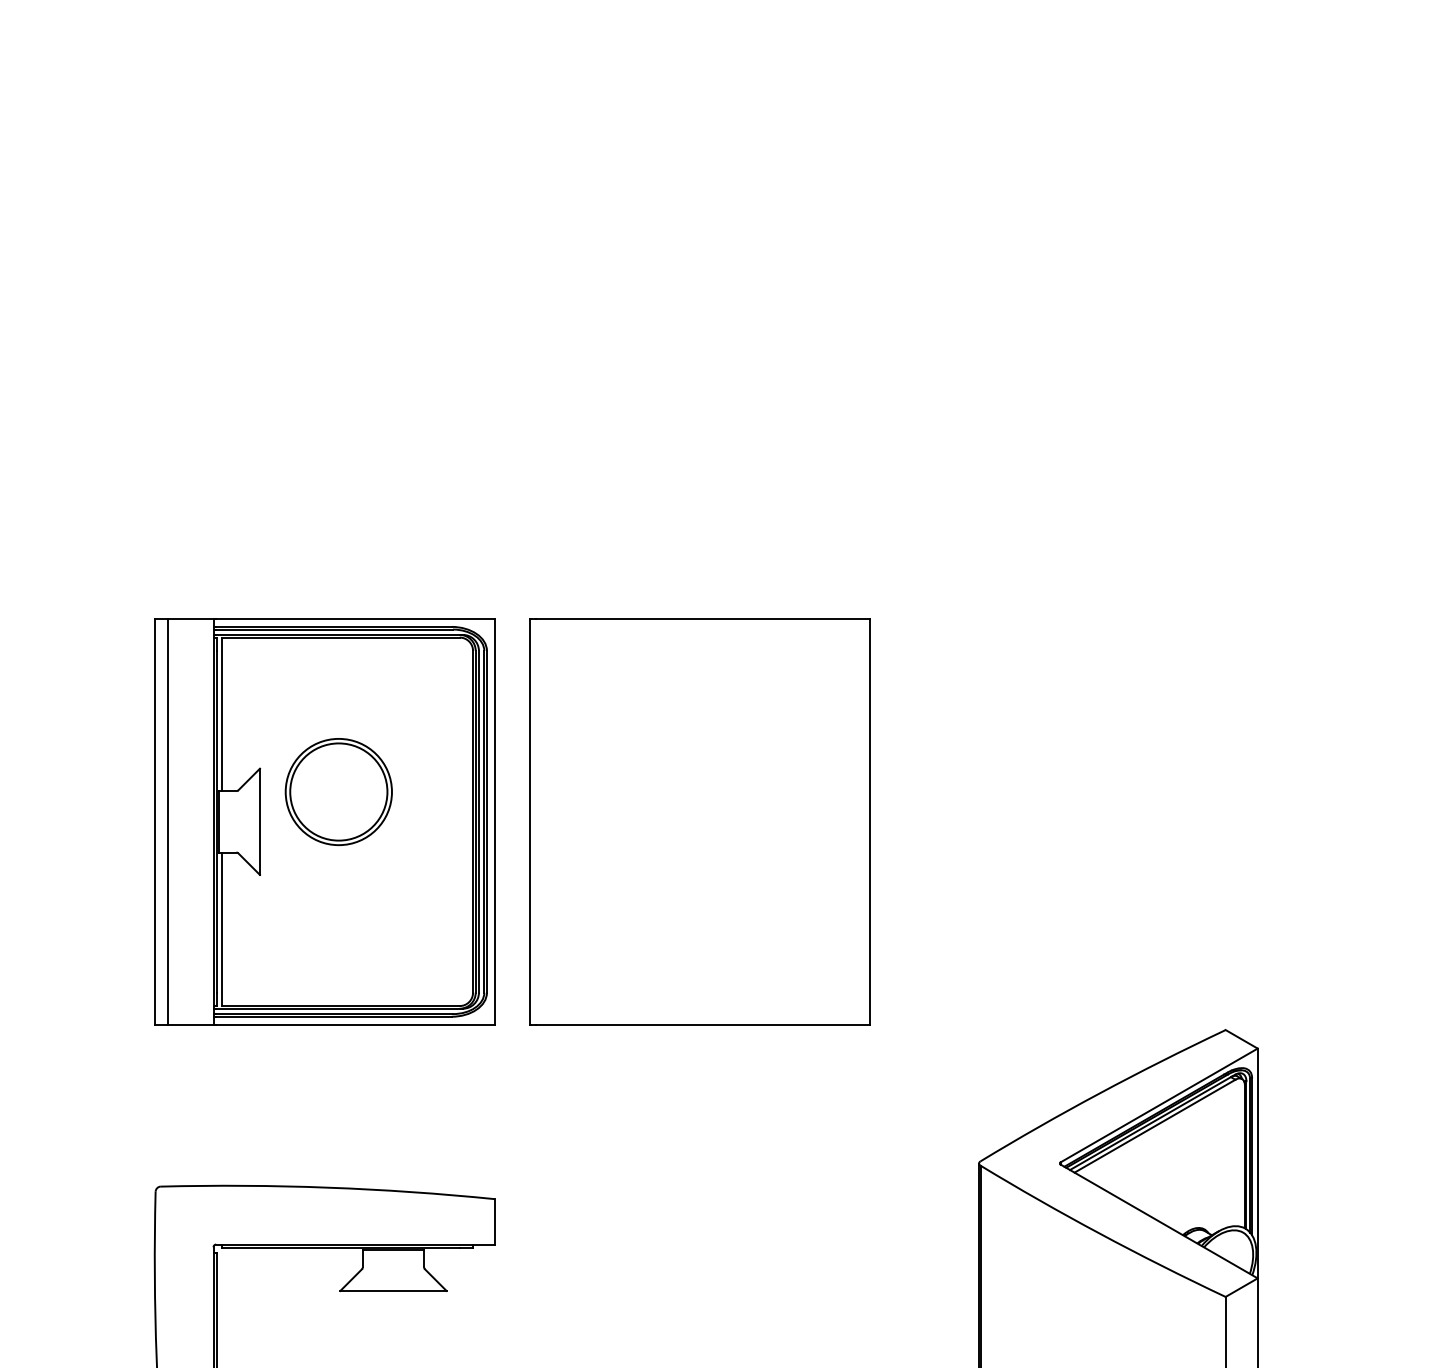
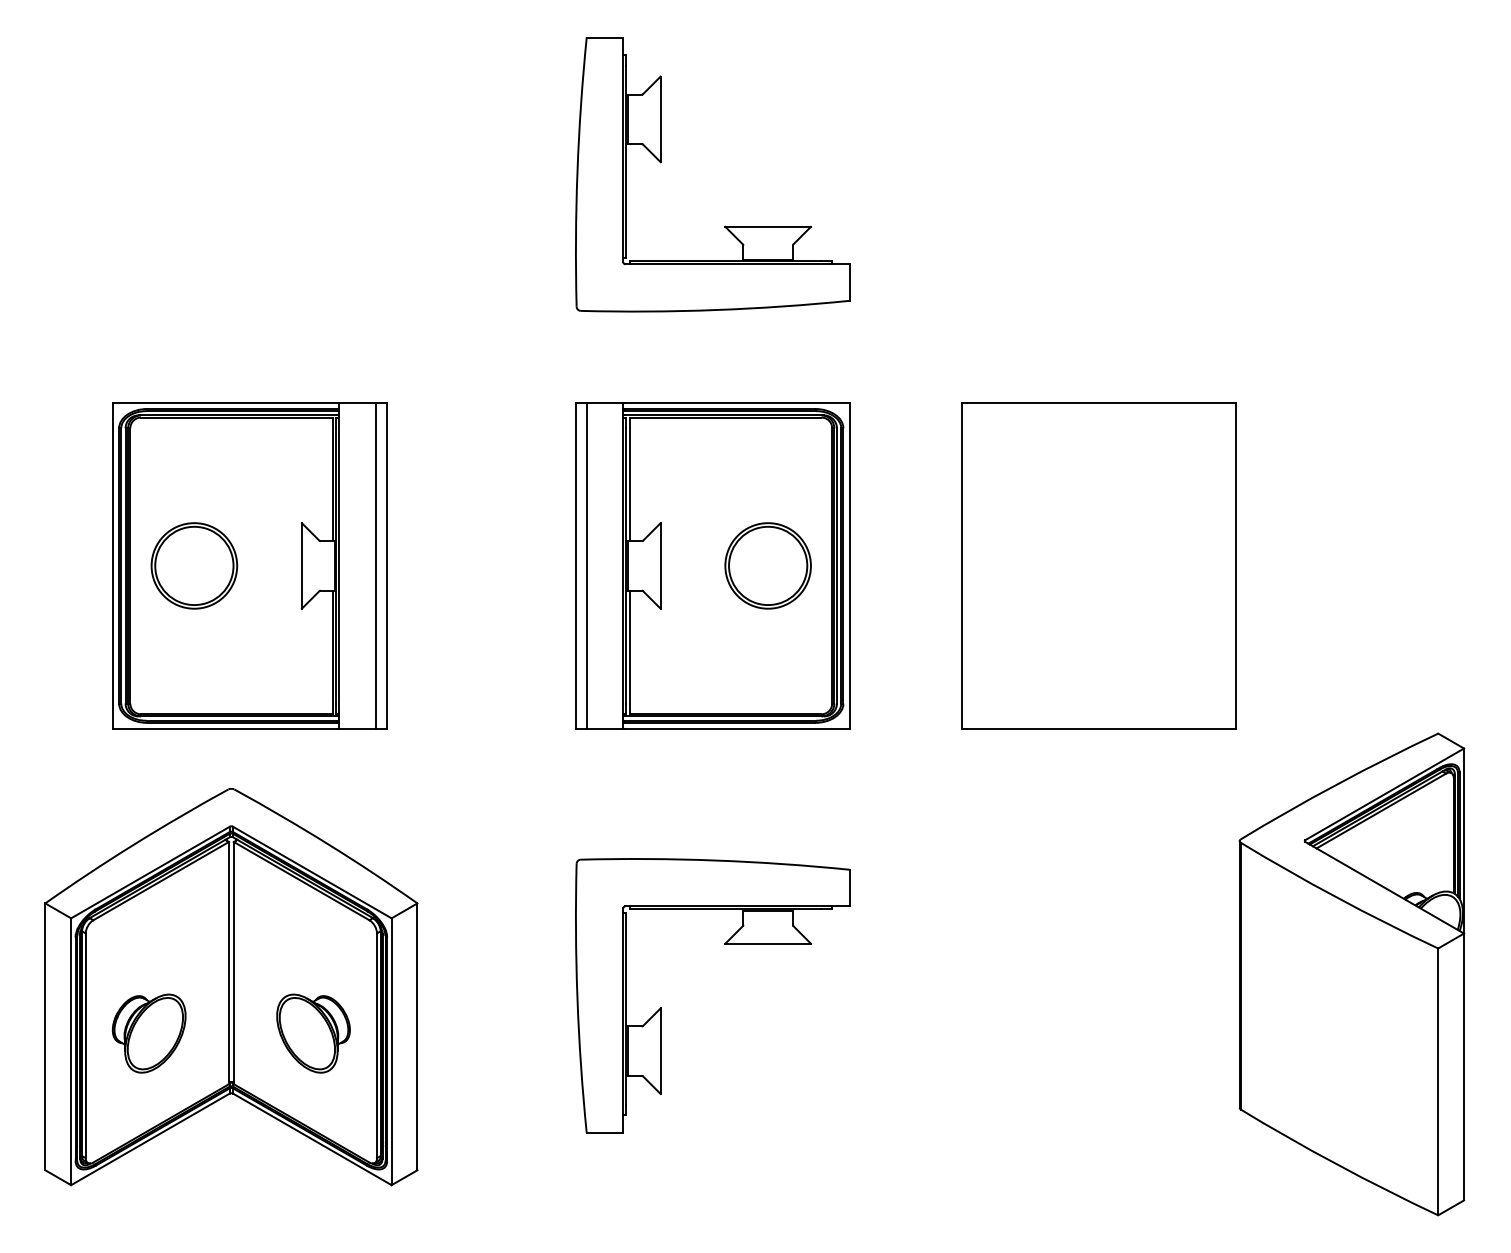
part: (261, 320) -> (661, 162), added
part: (338, 791) -> (767, 565), moved
part: (699, 821) -> (1098, 565), moved

